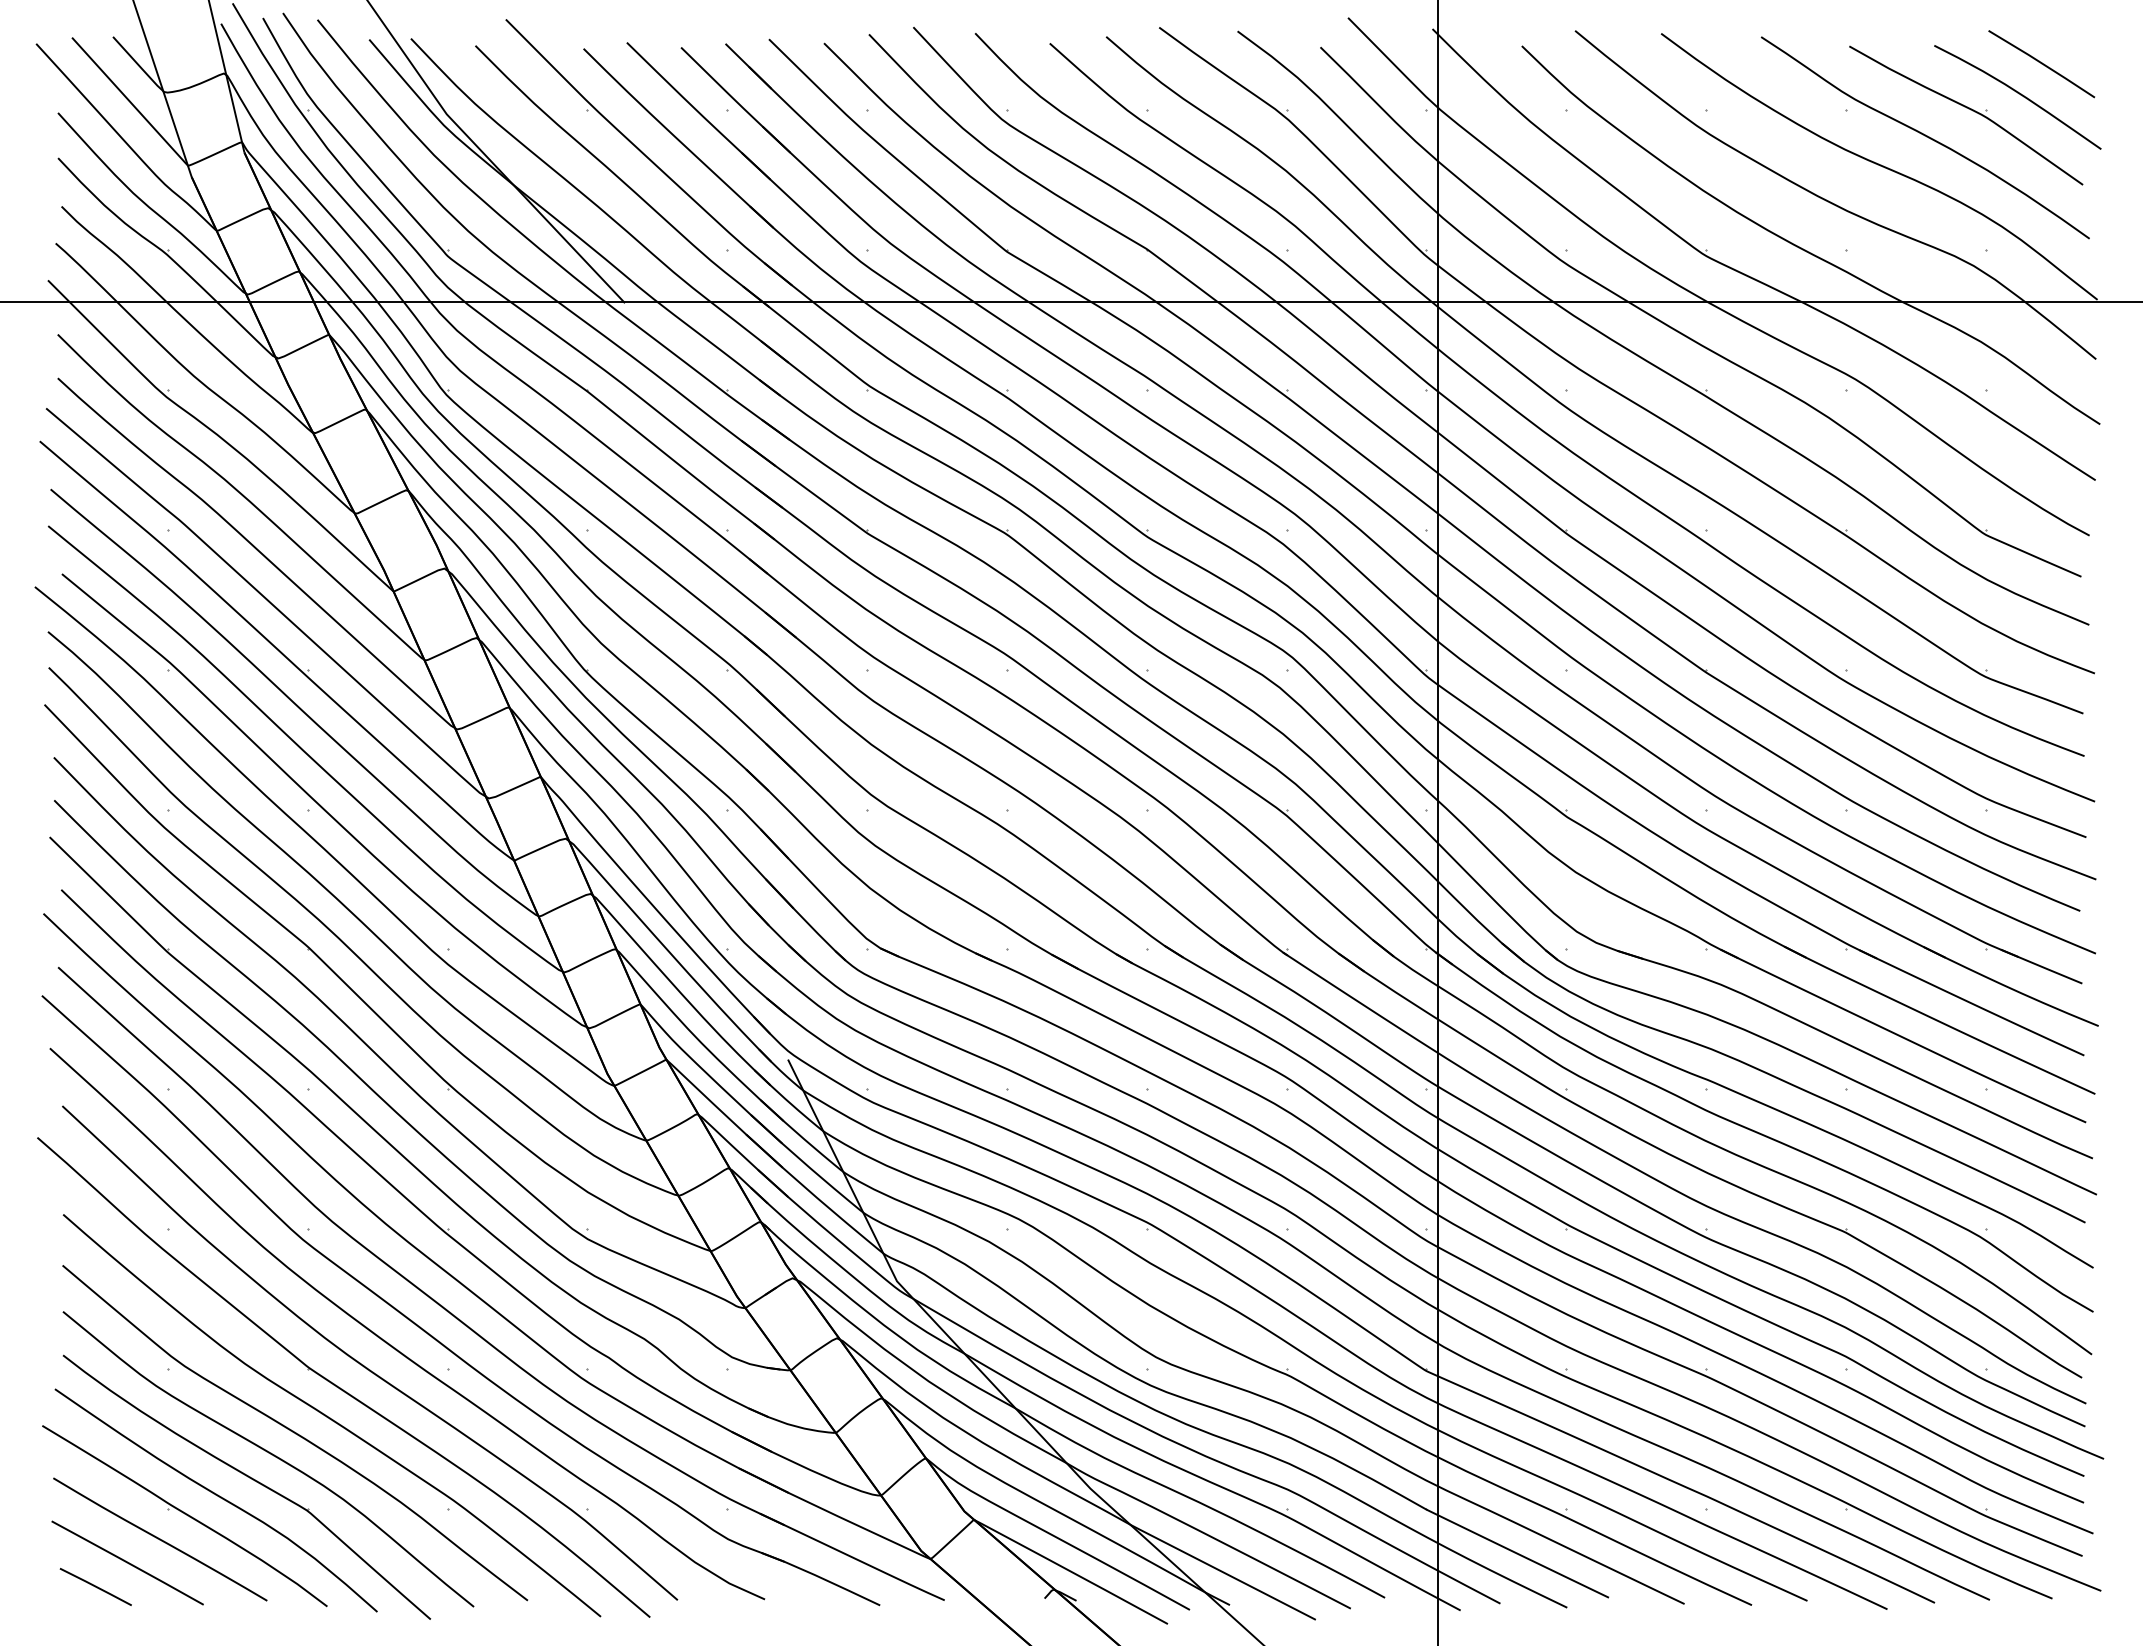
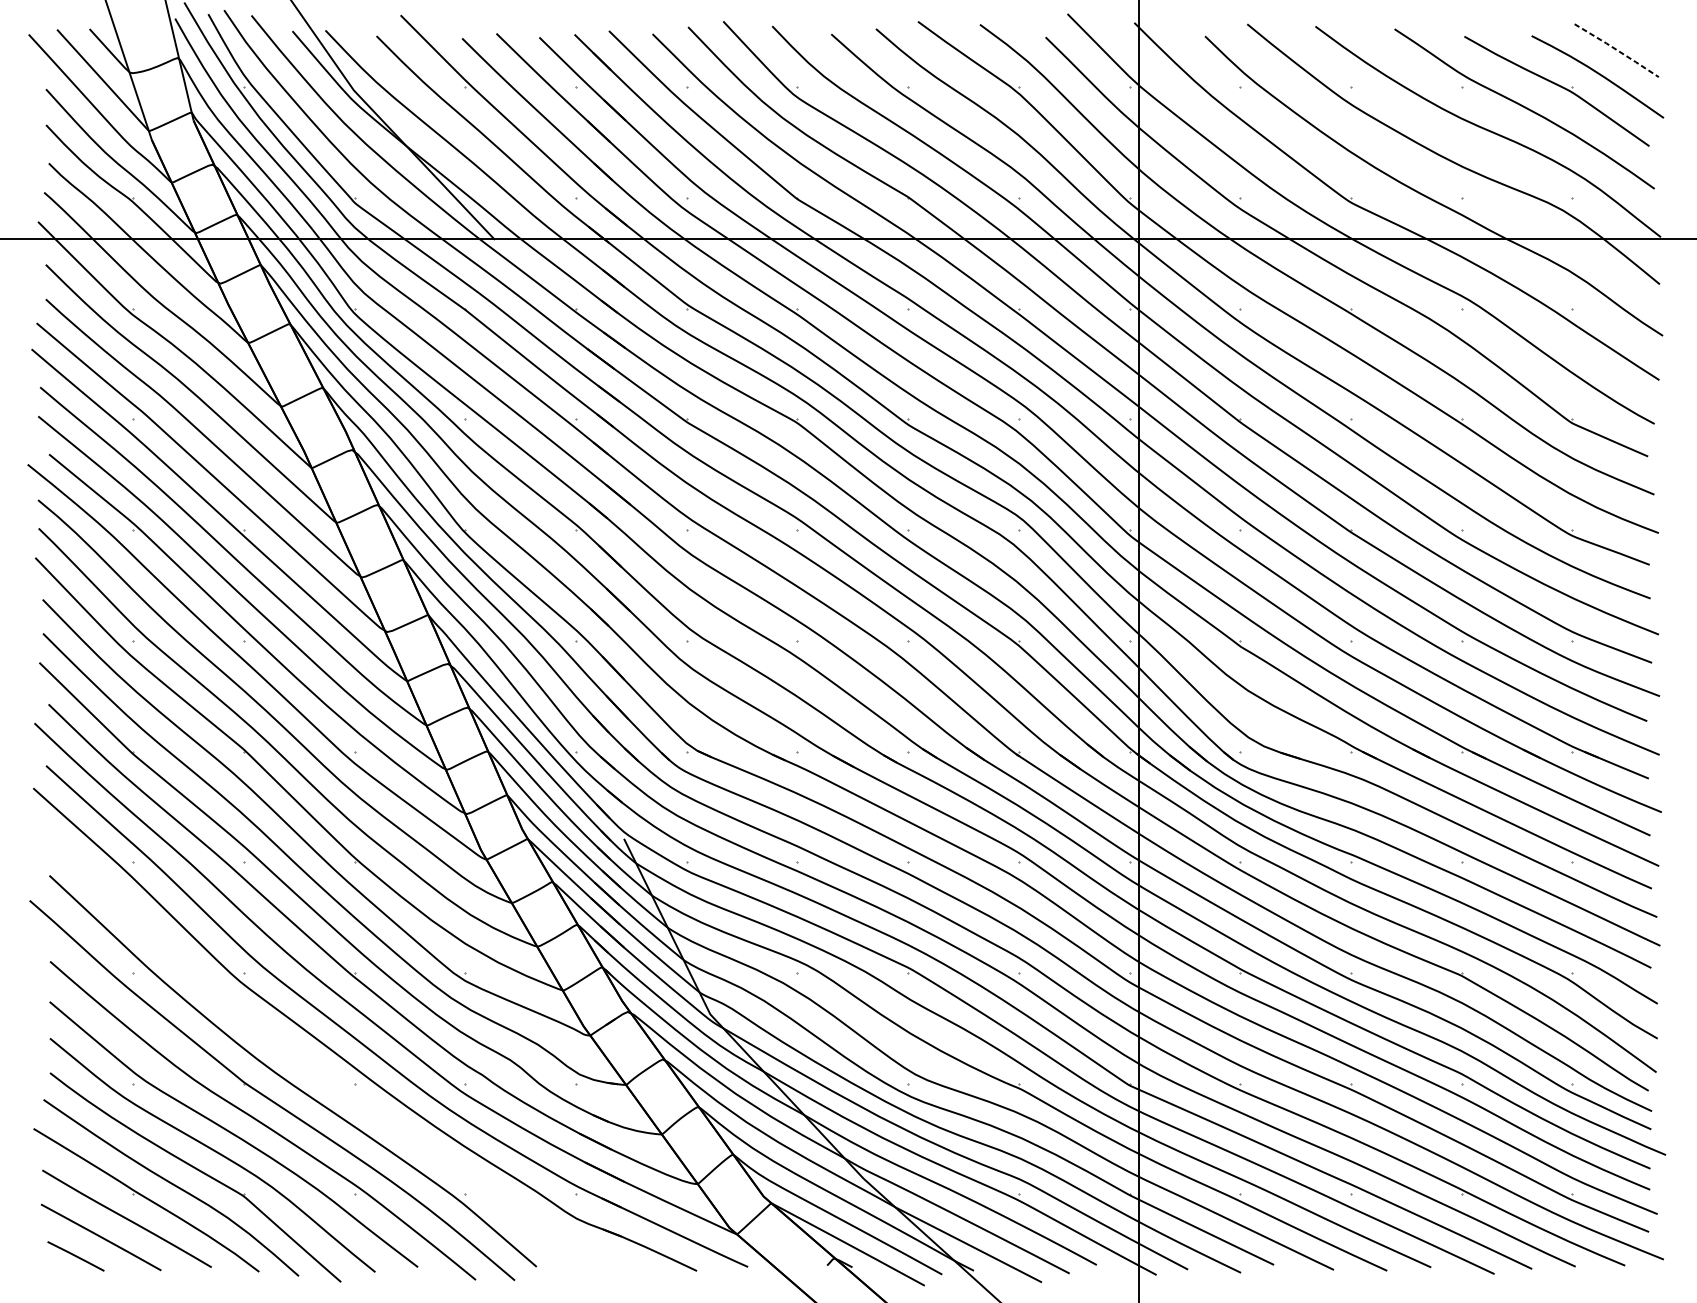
line: (2042, 63) -> (1617, 50), solid -> dashed
curve: (392, 1345) -> (310, 1065), removed

